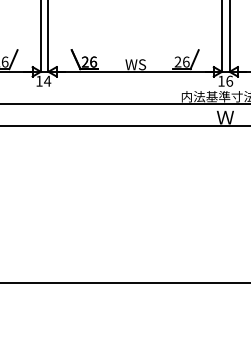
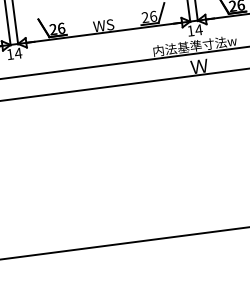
text: (229, 80) -> (198, 29), 16 -> 14

